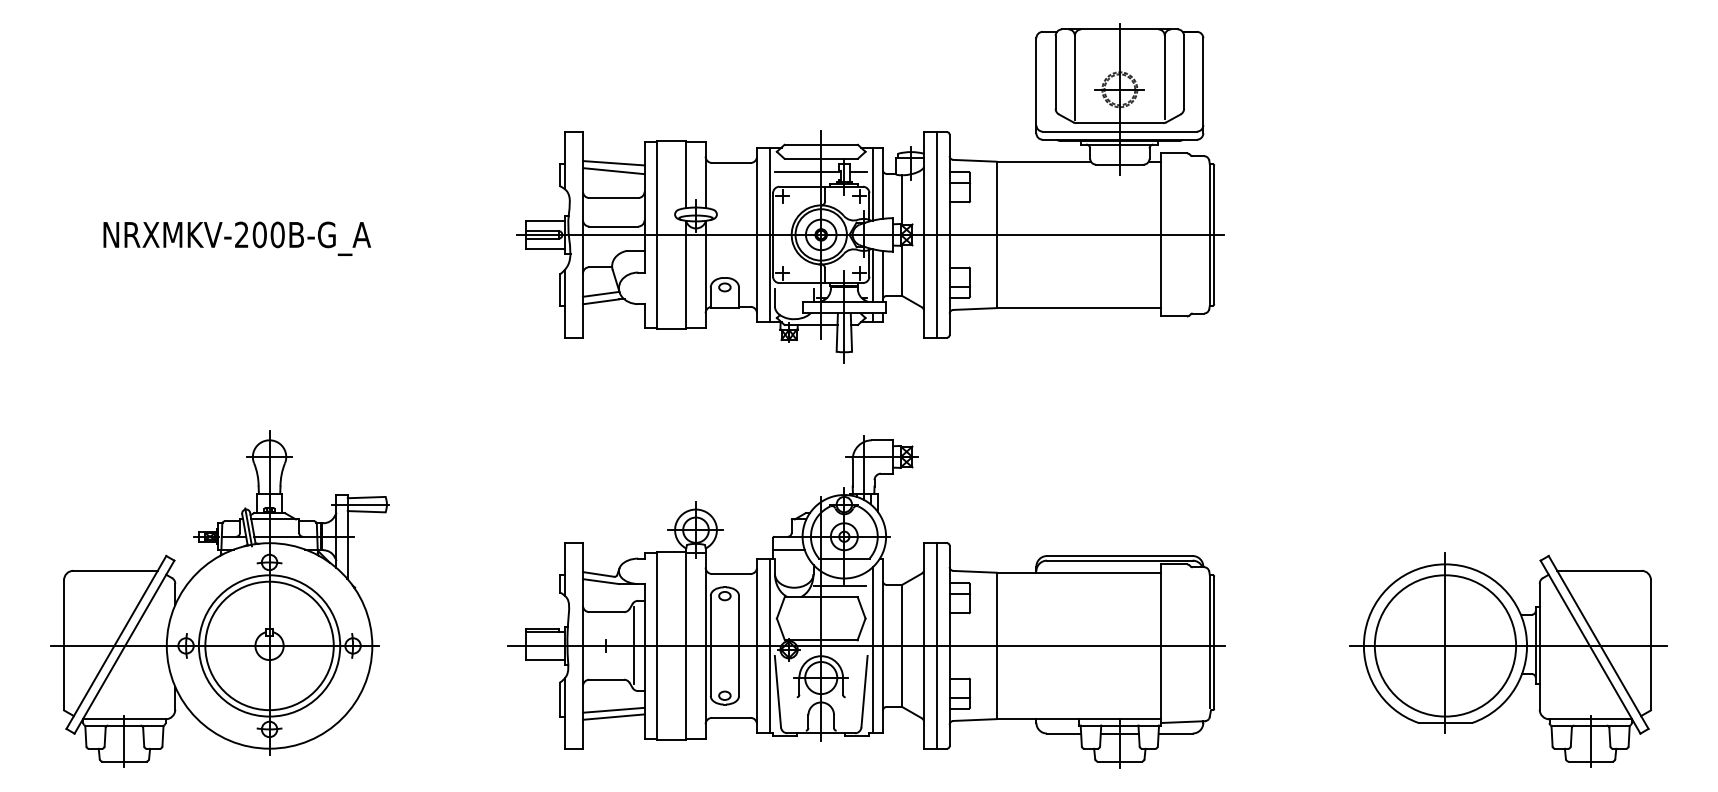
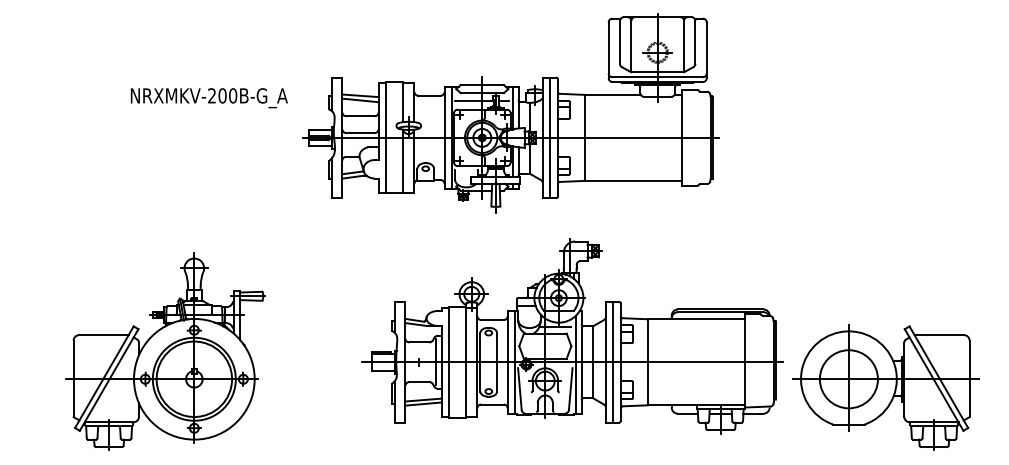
text: (235, 239) -> (208, 98), moved
part: (220, 598) -> (165, 351), moved
part: (867, 602) -> (572, 336), moved
circle: (1444, 644) -> (848, 378), size x0.7

